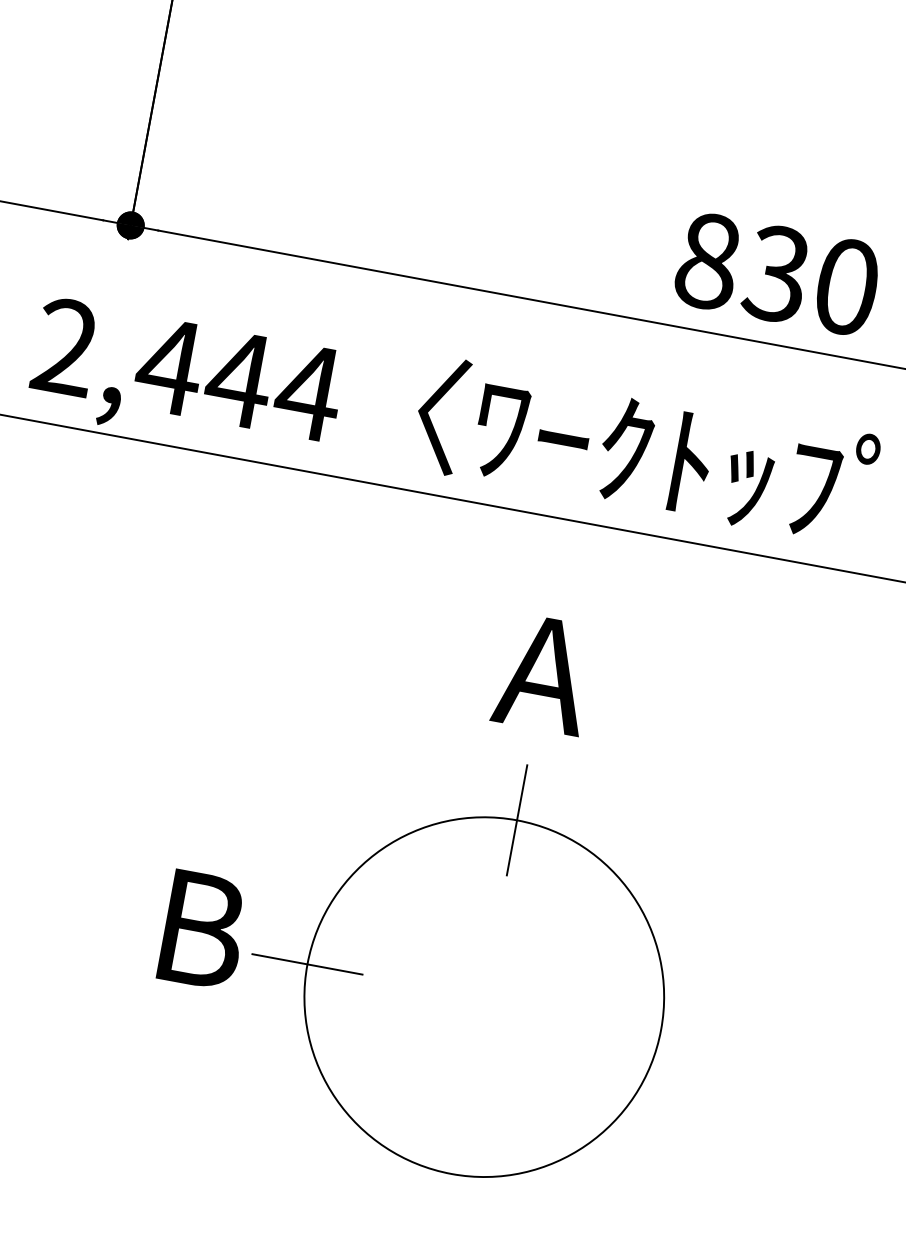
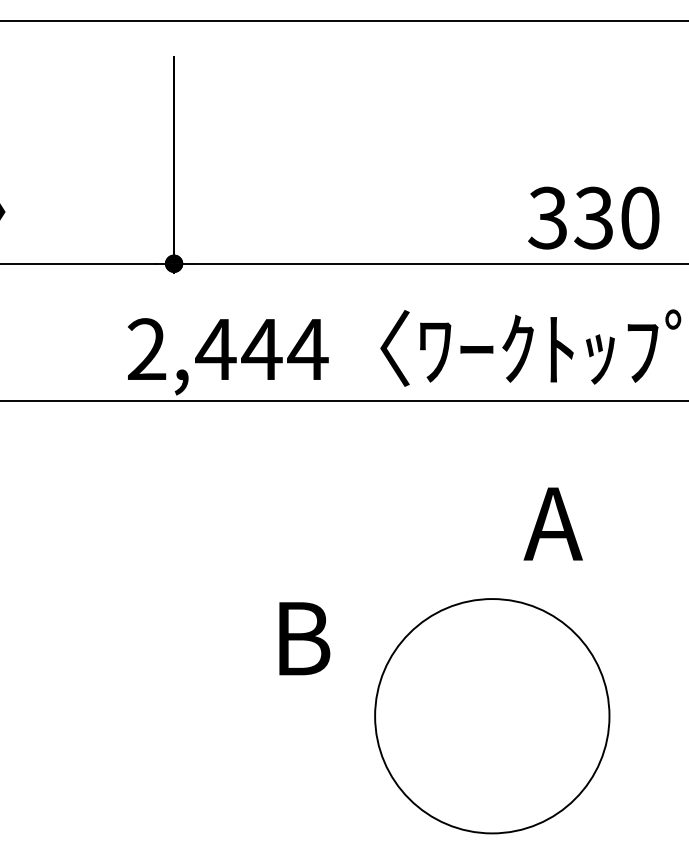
text: (707, 260) -> (547, 217), 830 -> 330
text: (543, 672) -> (552, 523), moved
line: (517, 819) -> (492, 598), removed
text: (203, 929) -> (304, 638), moved
line: (306, 964) -> (374, 716), removed

